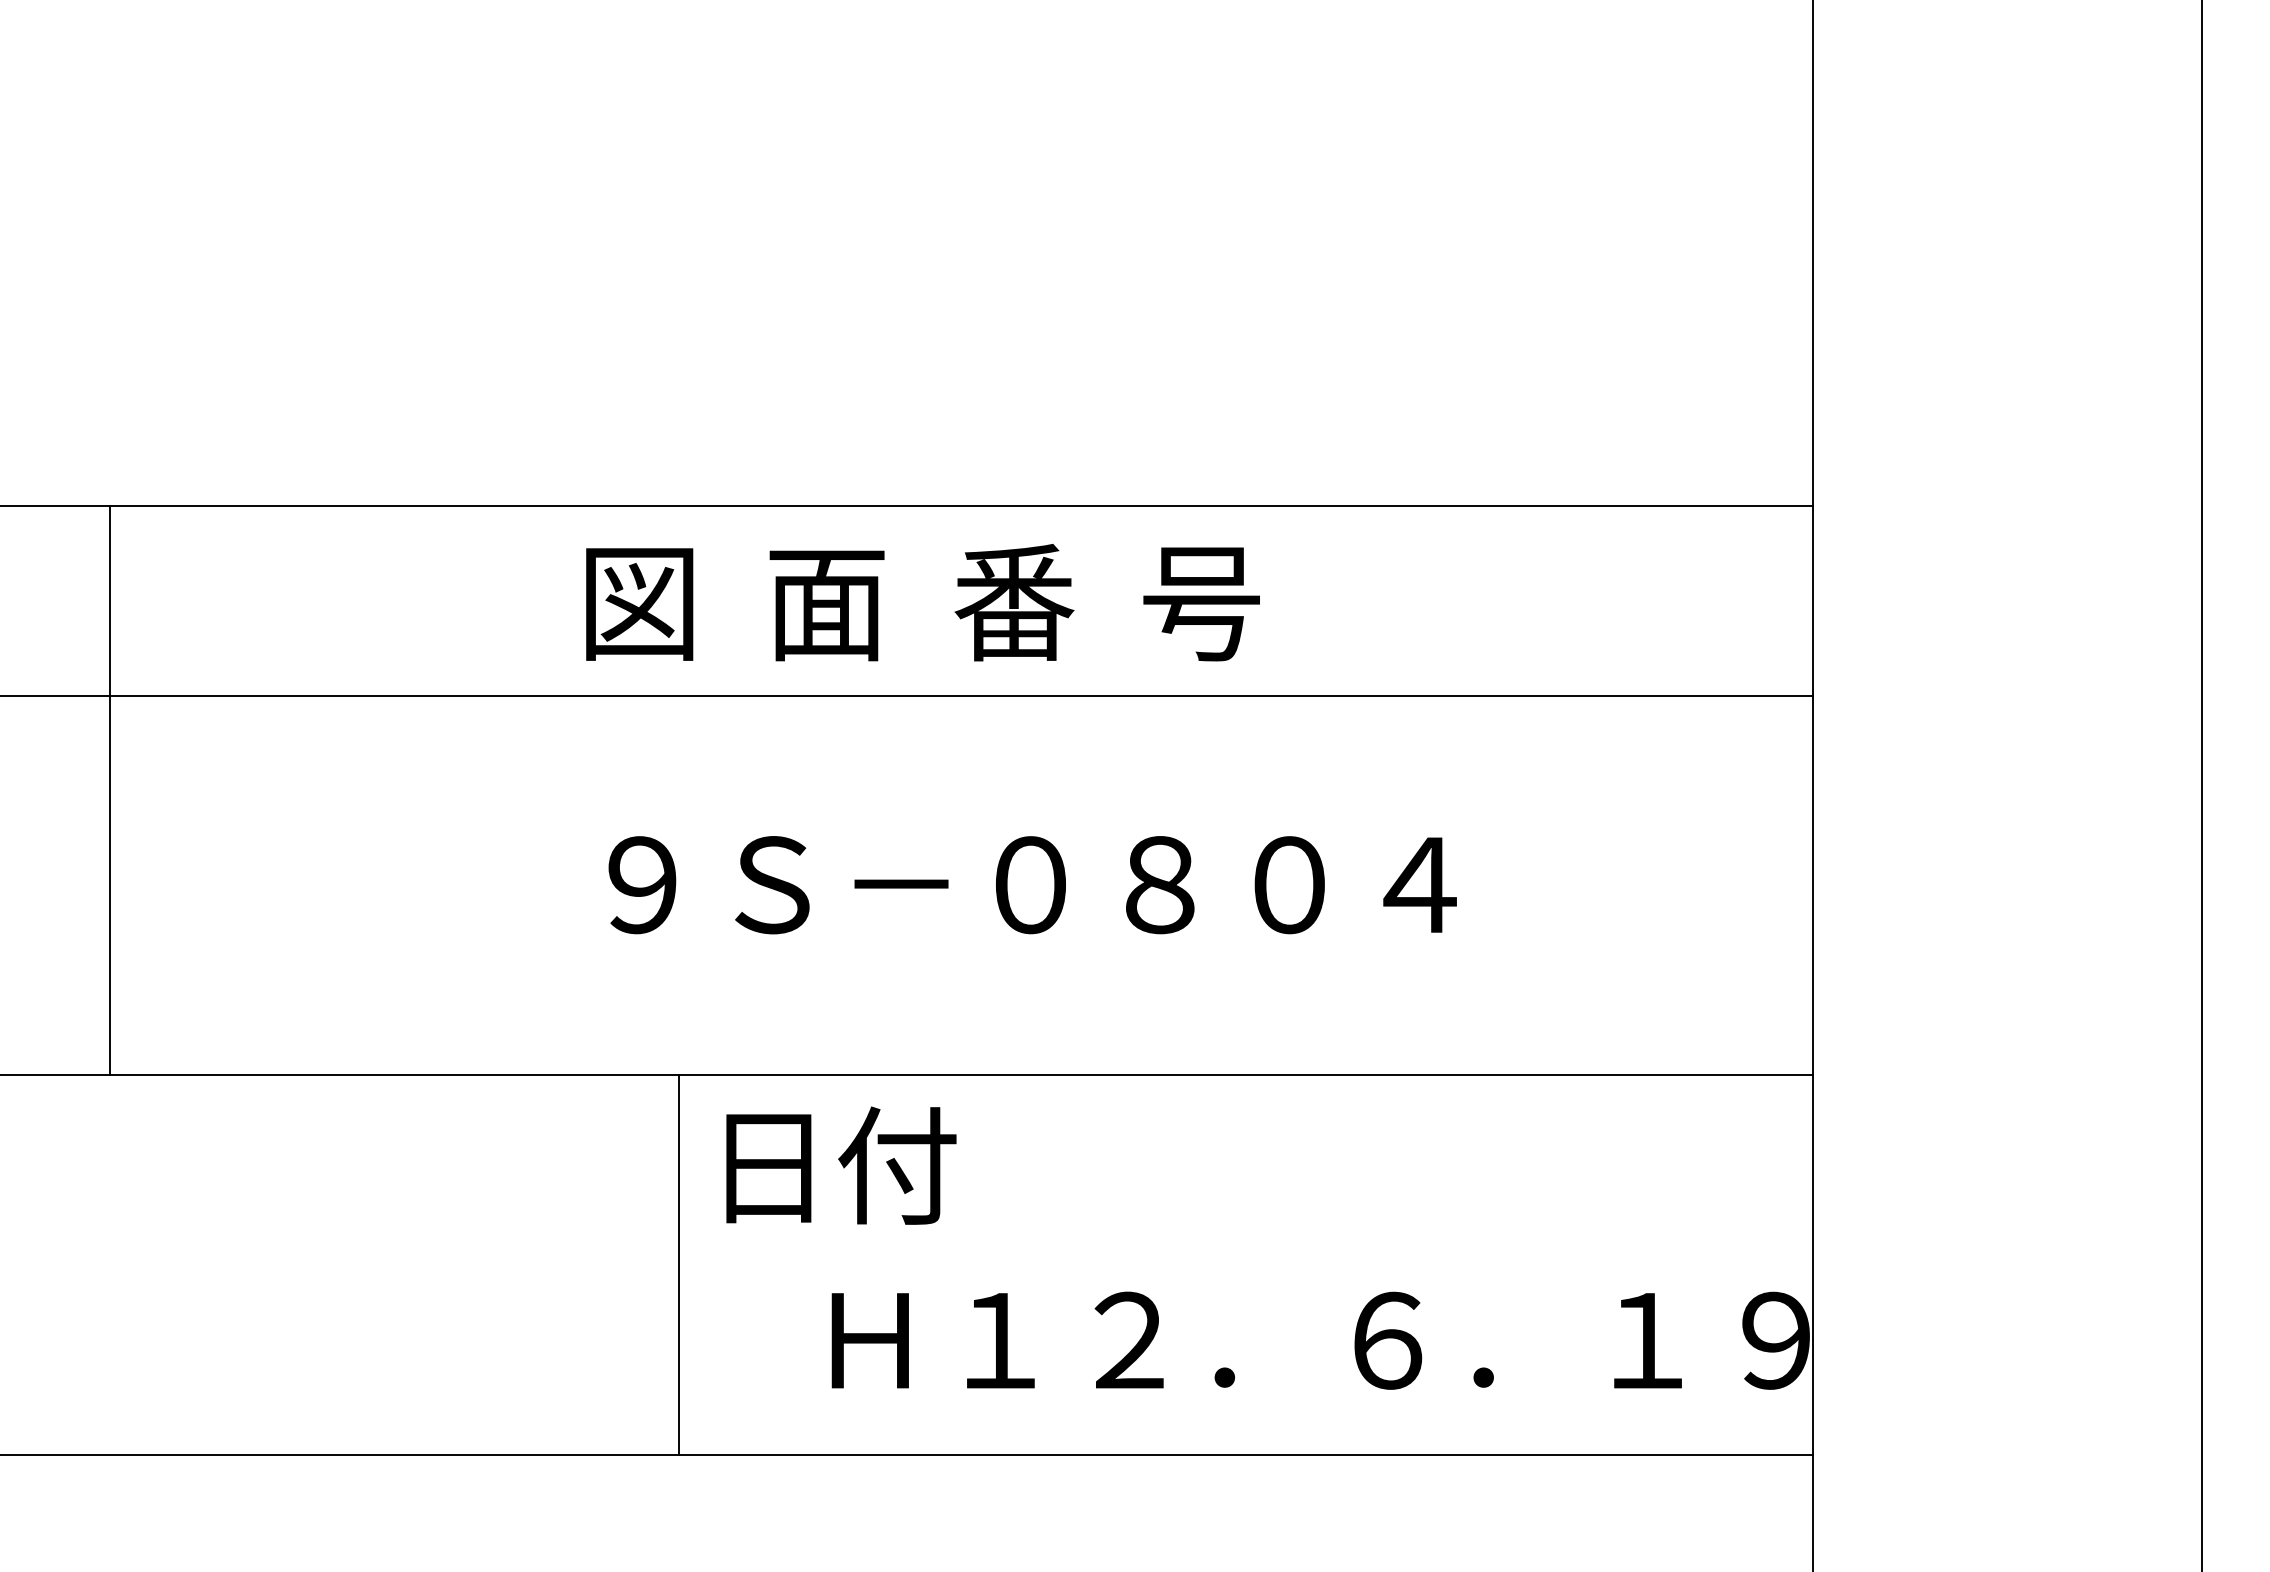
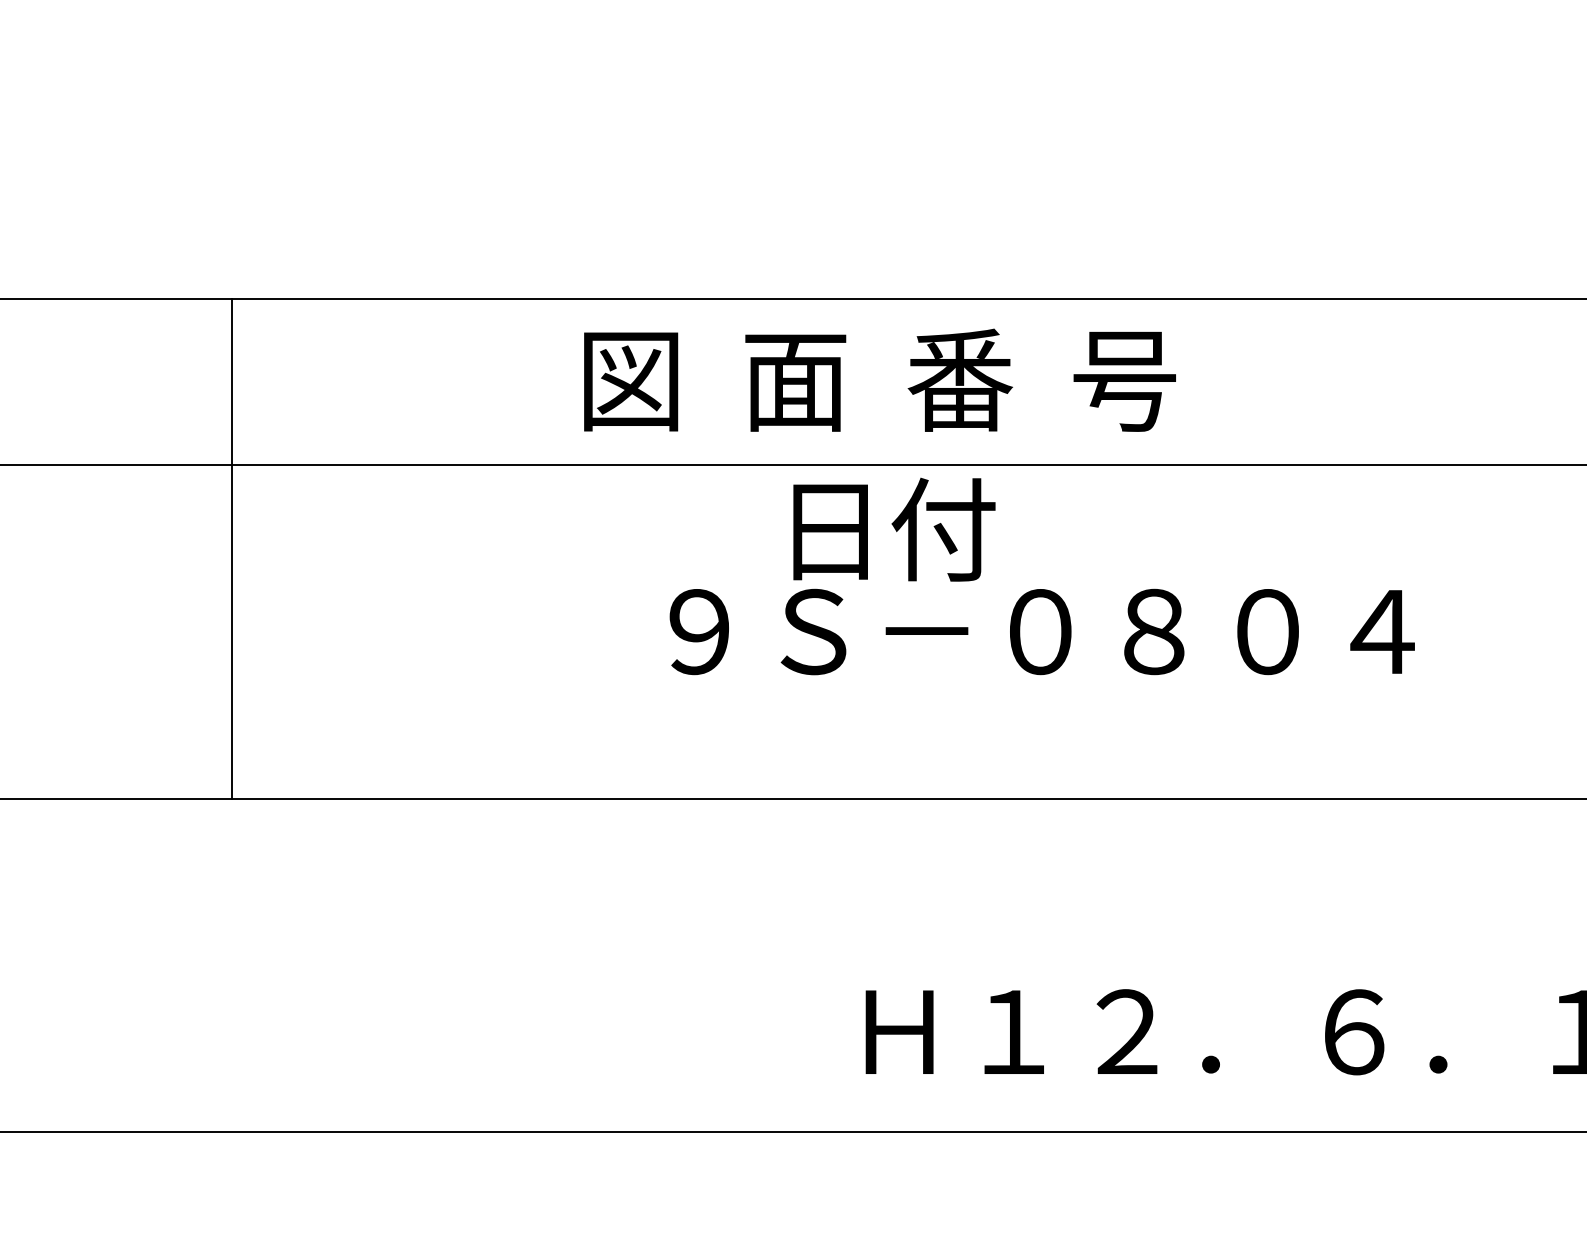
text: (922, 602) -> (879, 380), moved
text: (841, 1165) -> (894, 529), moved
line: (679, 1264) -> (731, 965), removed

